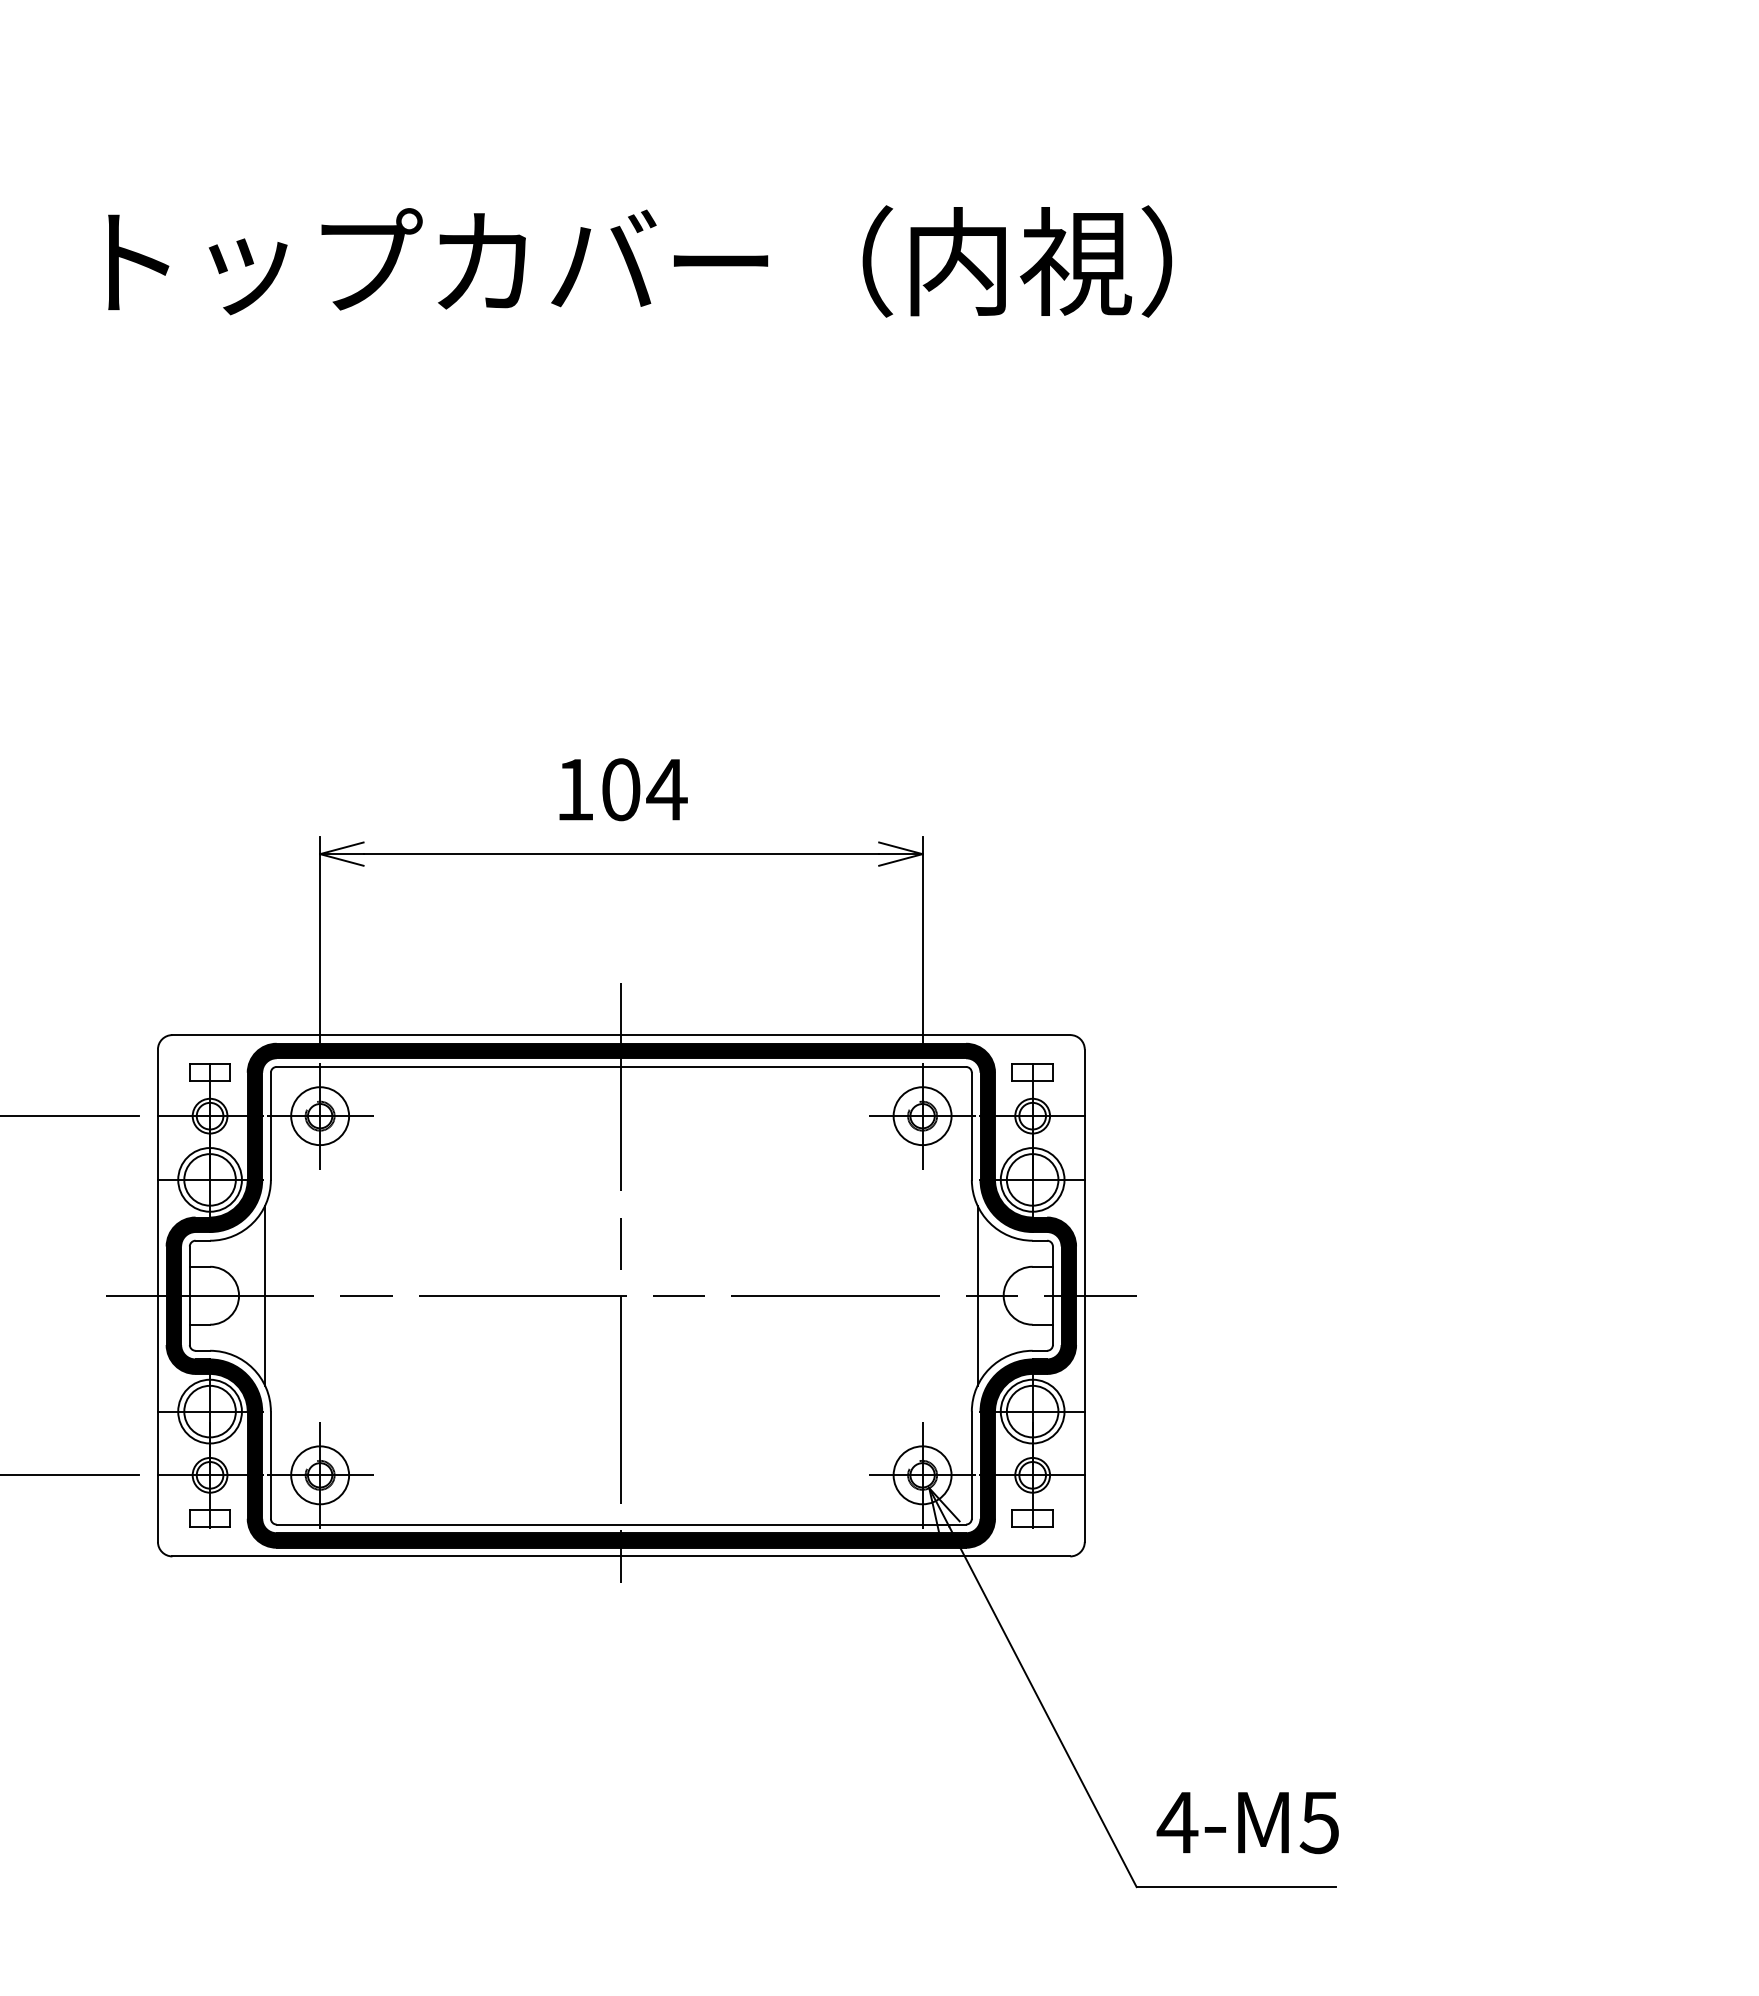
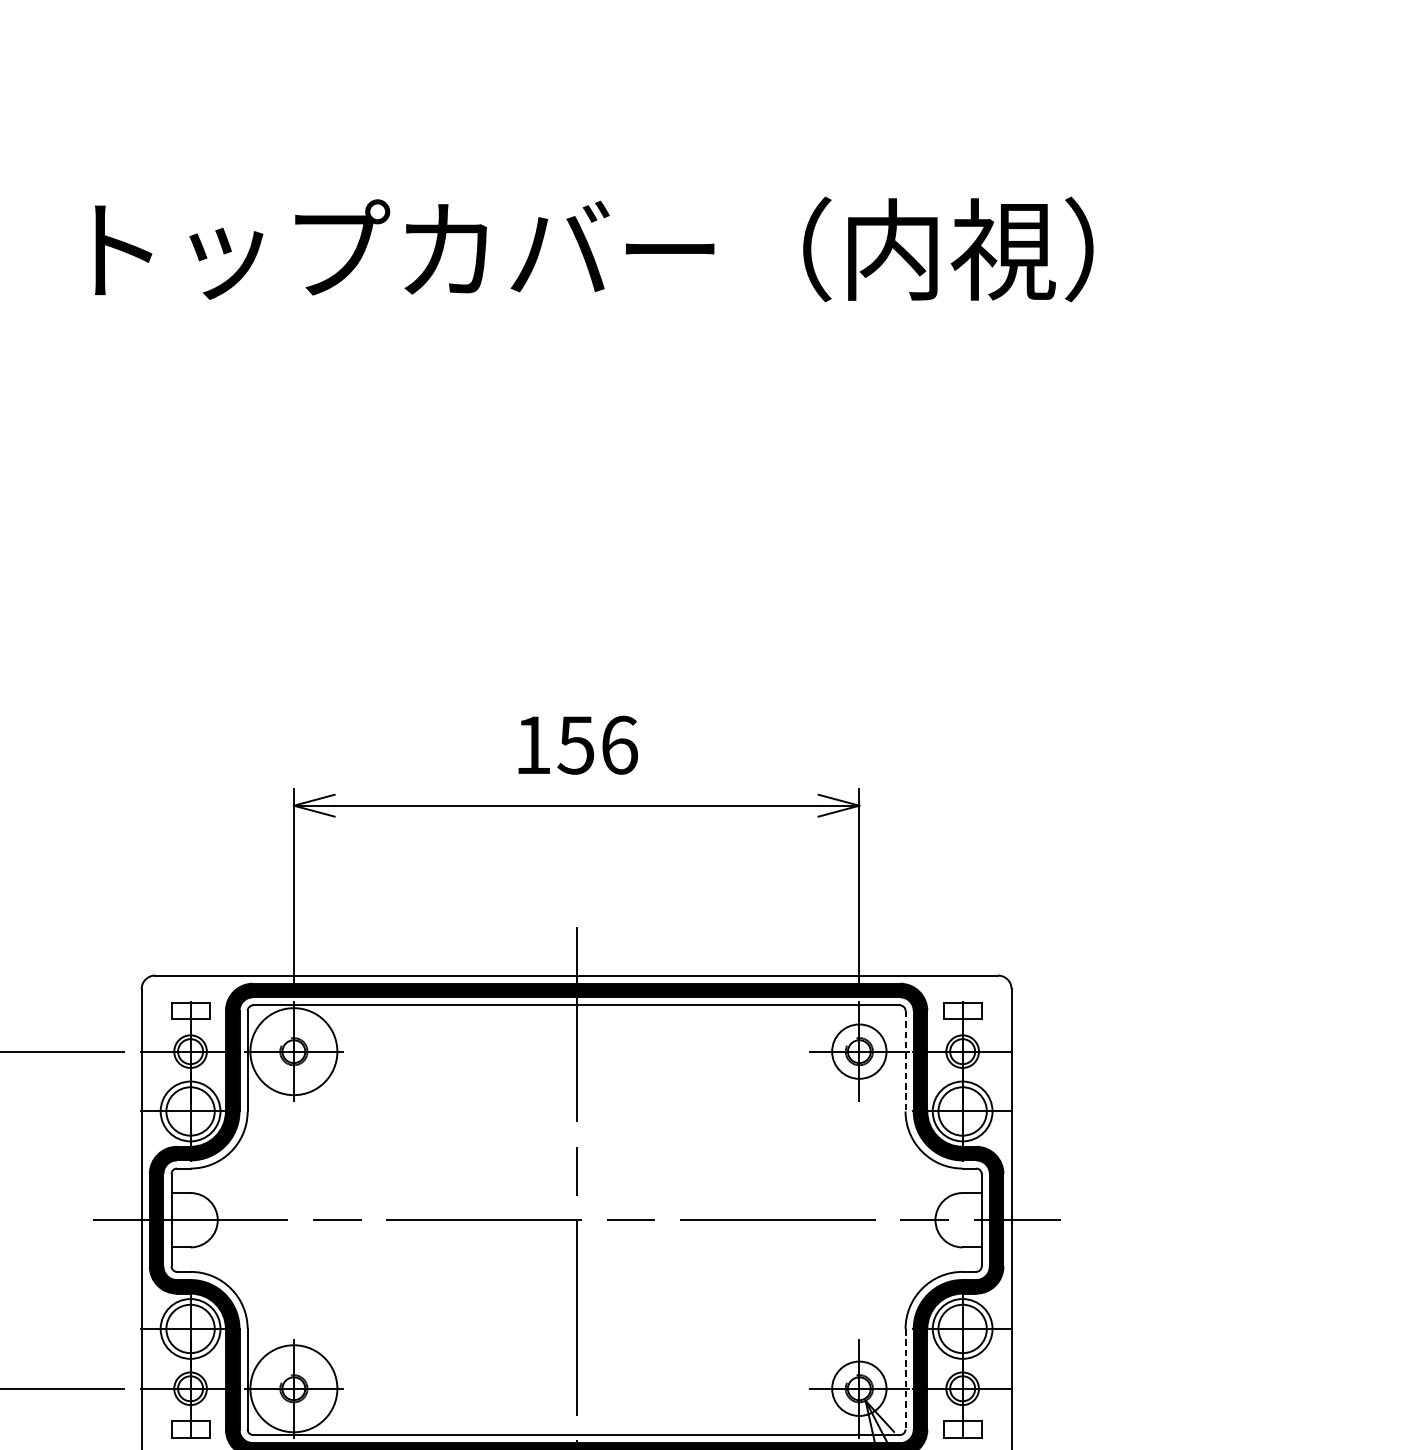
text: (643, 789) -> (597, 745), 104 -> 156
circle: (320, 1116) -> (294, 1051), size x1.6
line: (971, 1126) -> (905, 1061), solid -> dashed
line: (265, 1295) -> (242, 1219), removed
line: (977, 1295) -> (910, 1219), removed
line: (971, 1465) -> (905, 1379), solid -> dashed
circle: (320, 1475) -> (294, 1388), size x1.6

